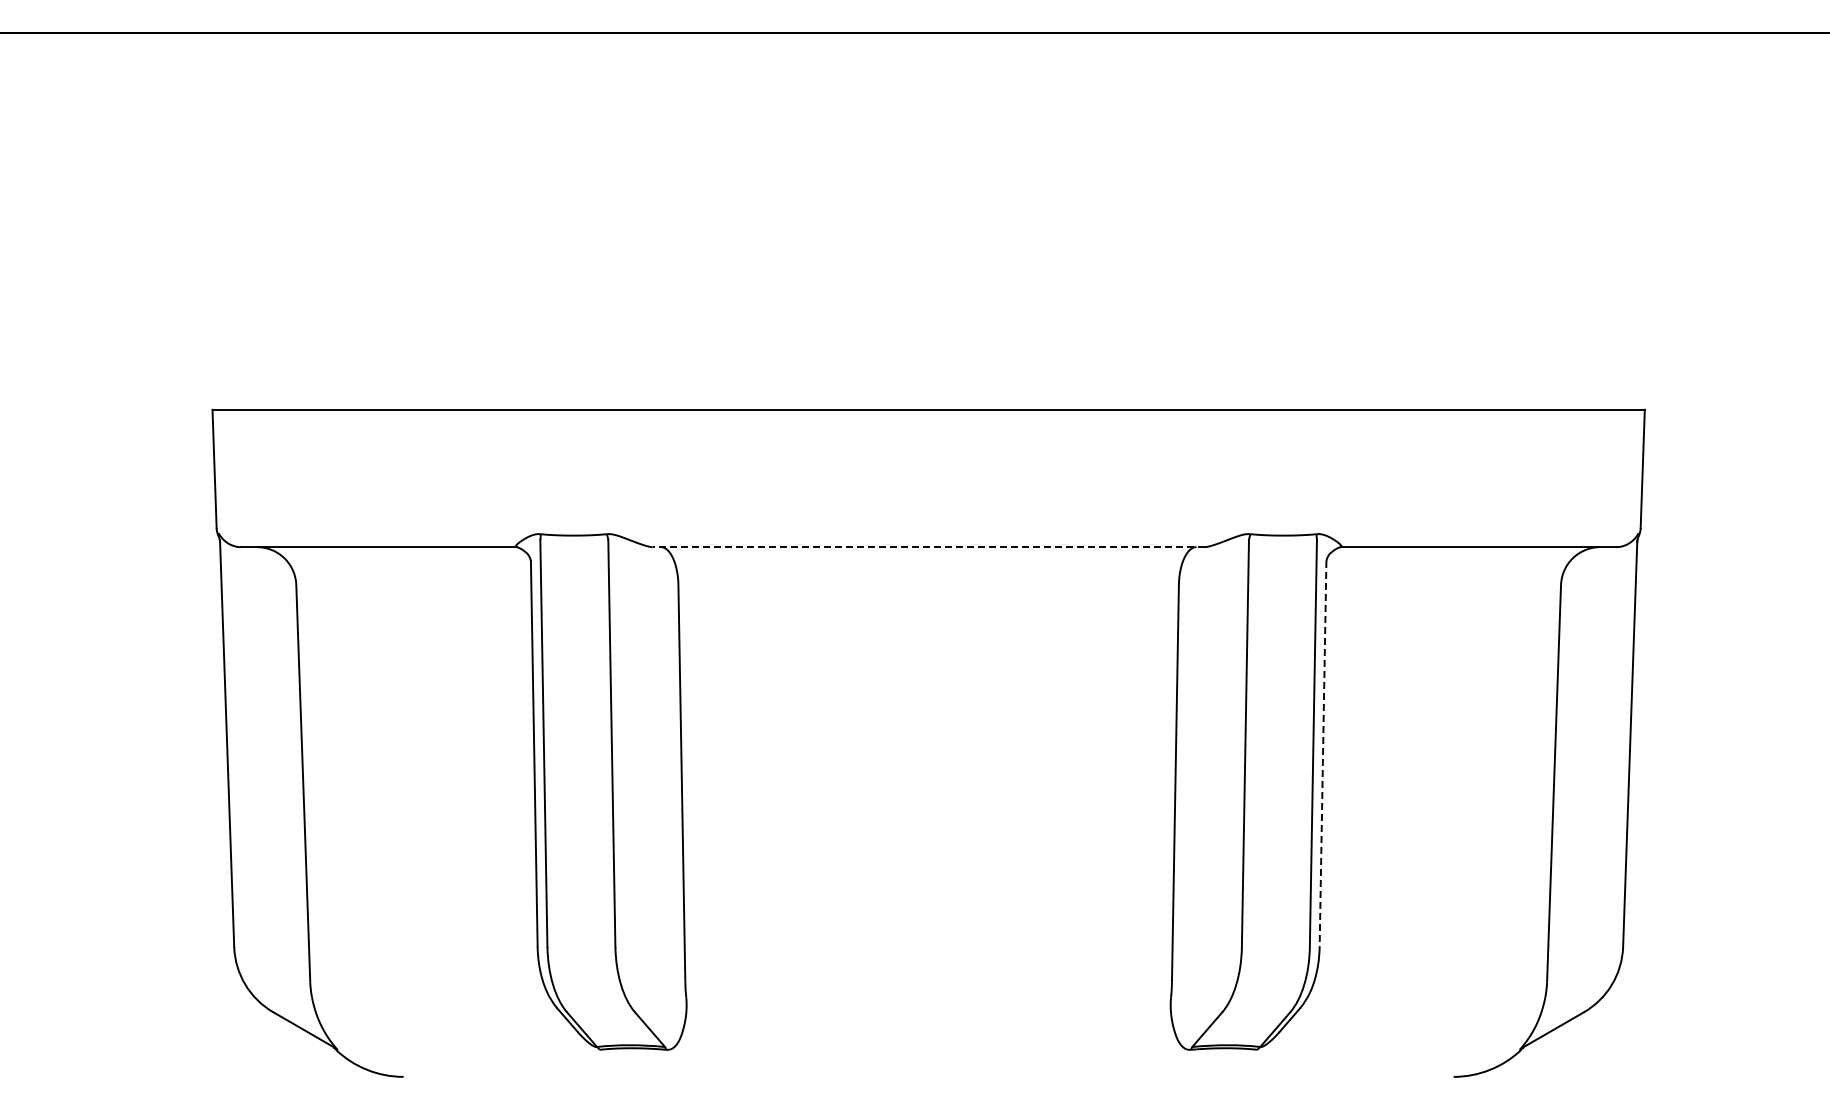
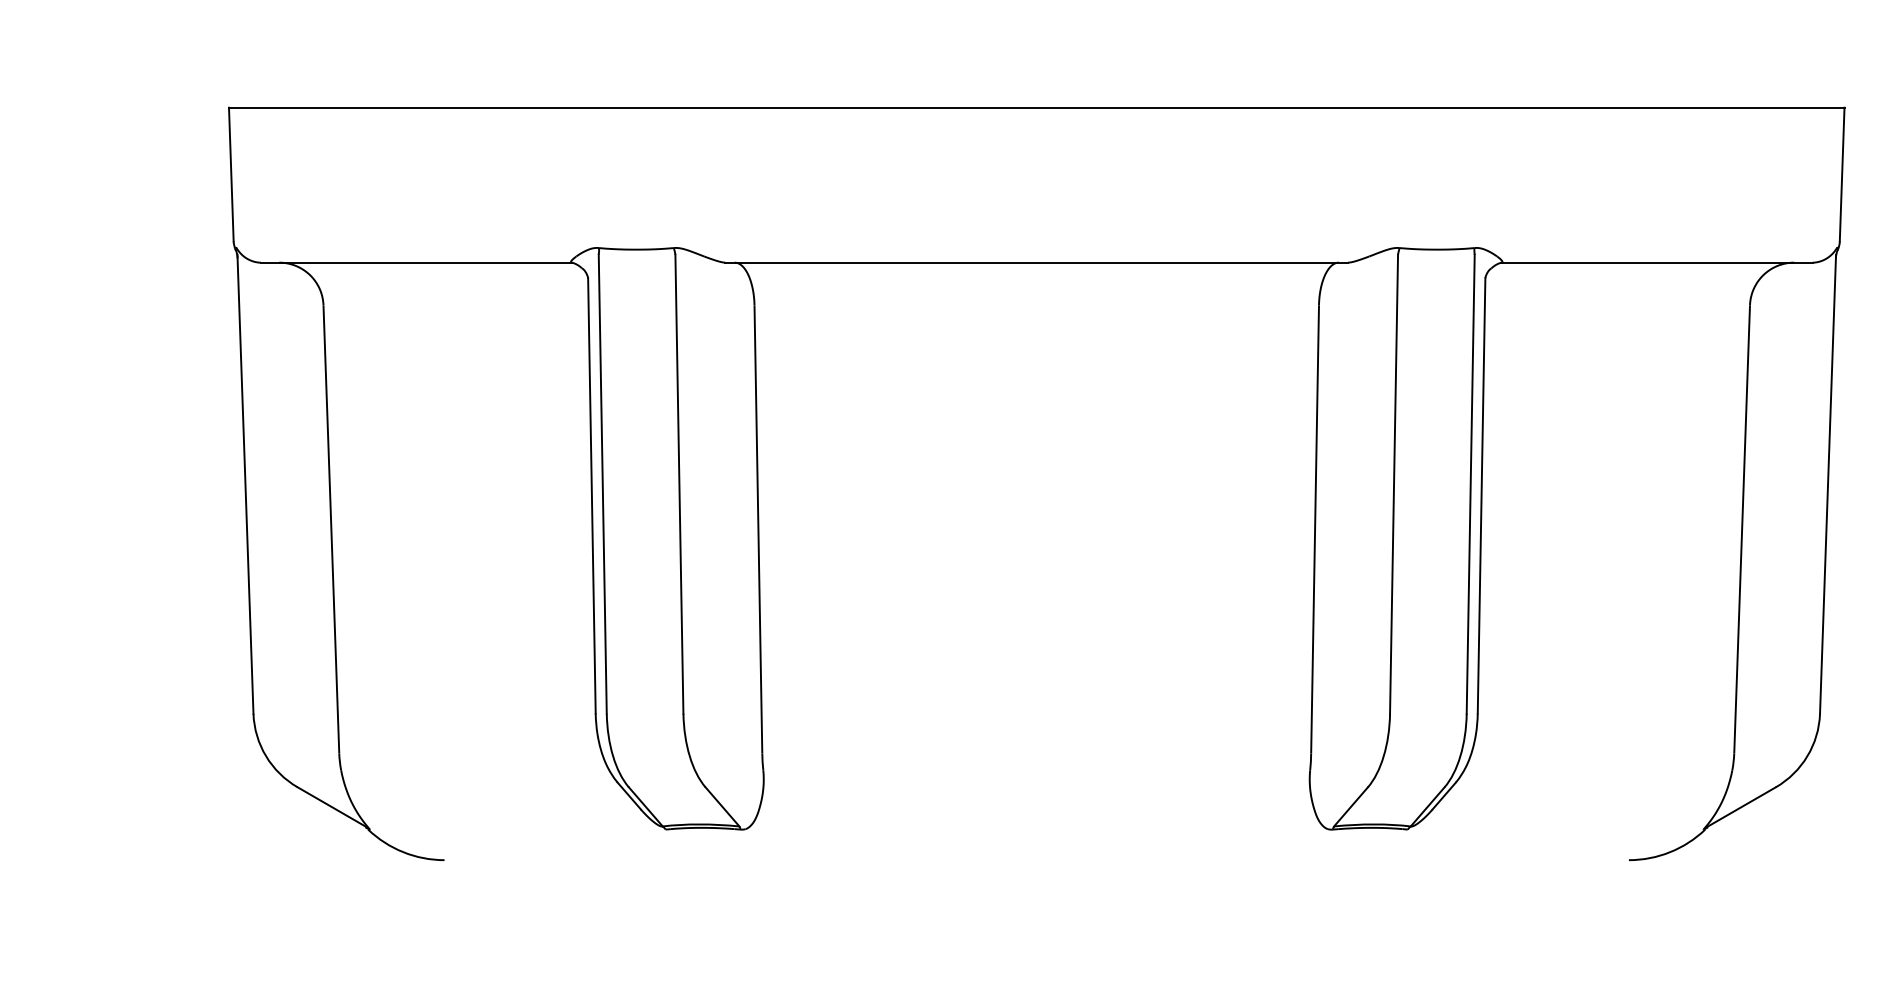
line: (928, 547) -> (1036, 263), dashed -> solid
line: (1323, 753) -> (1482, 495), dashed -> solid

